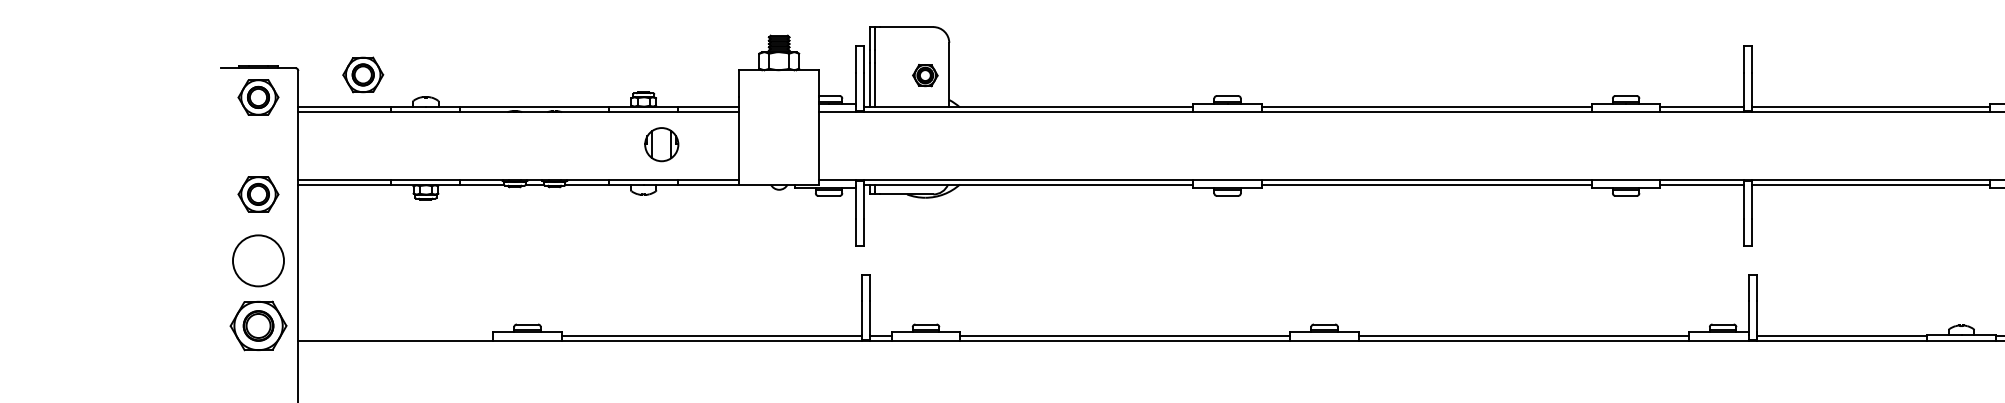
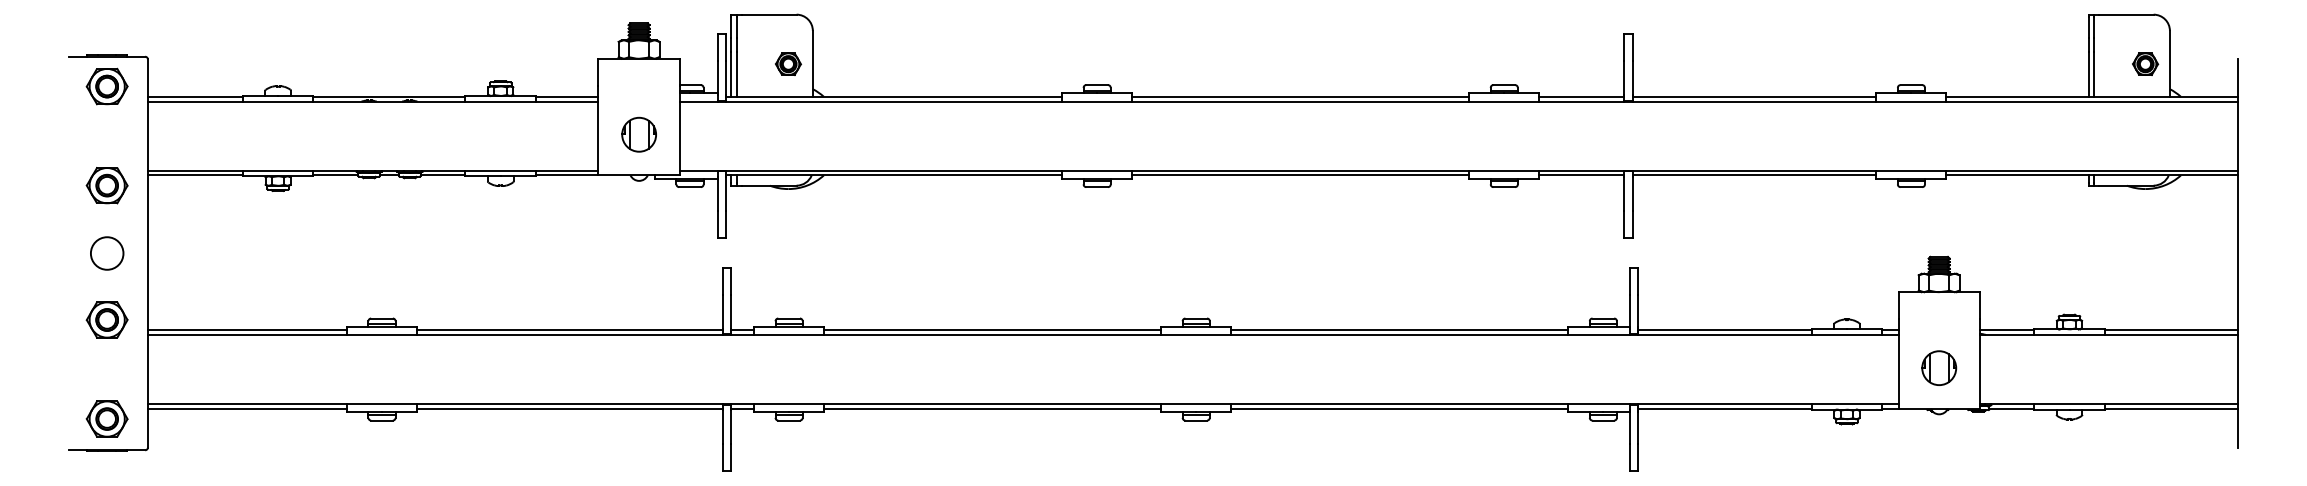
part: (362, 74) -> (213, 63), removed
part: (661, 144) -> (638, 134), moved
circle: (257, 260) -> (106, 253), size x0.62
part: (257, 325) -> (106, 319), size x0.71
line: (395, 336) -> (247, 330), added

